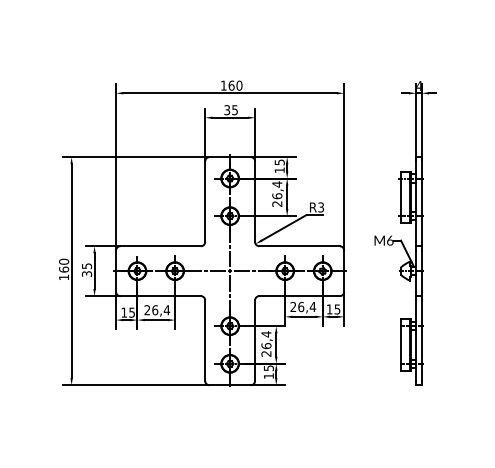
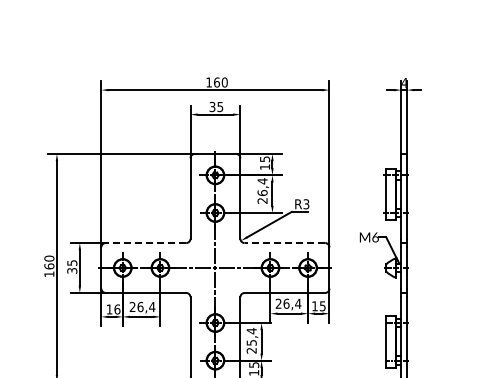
line: (160, 246) -> (145, 243), solid -> dashed
line: (299, 246) -> (284, 243), solid -> dashed
text: (132, 312) -> (117, 309), 15 -> 16
text: (266, 346) -> (251, 343), 26,4 -> 25,4

